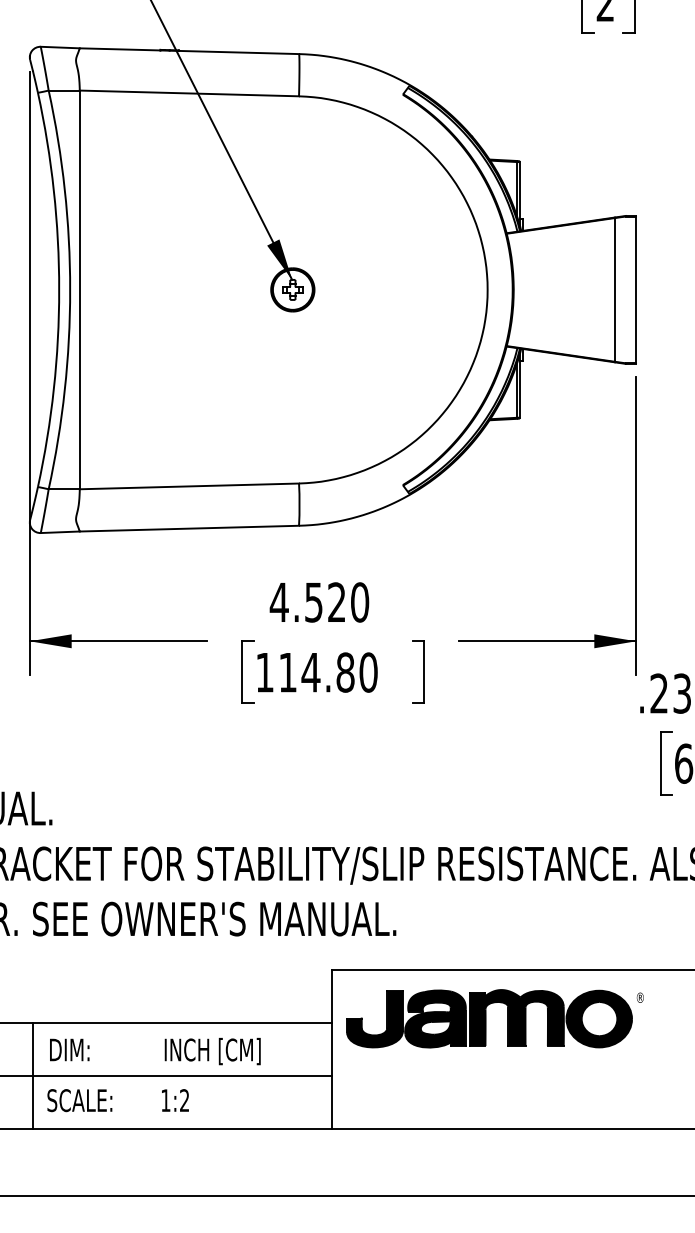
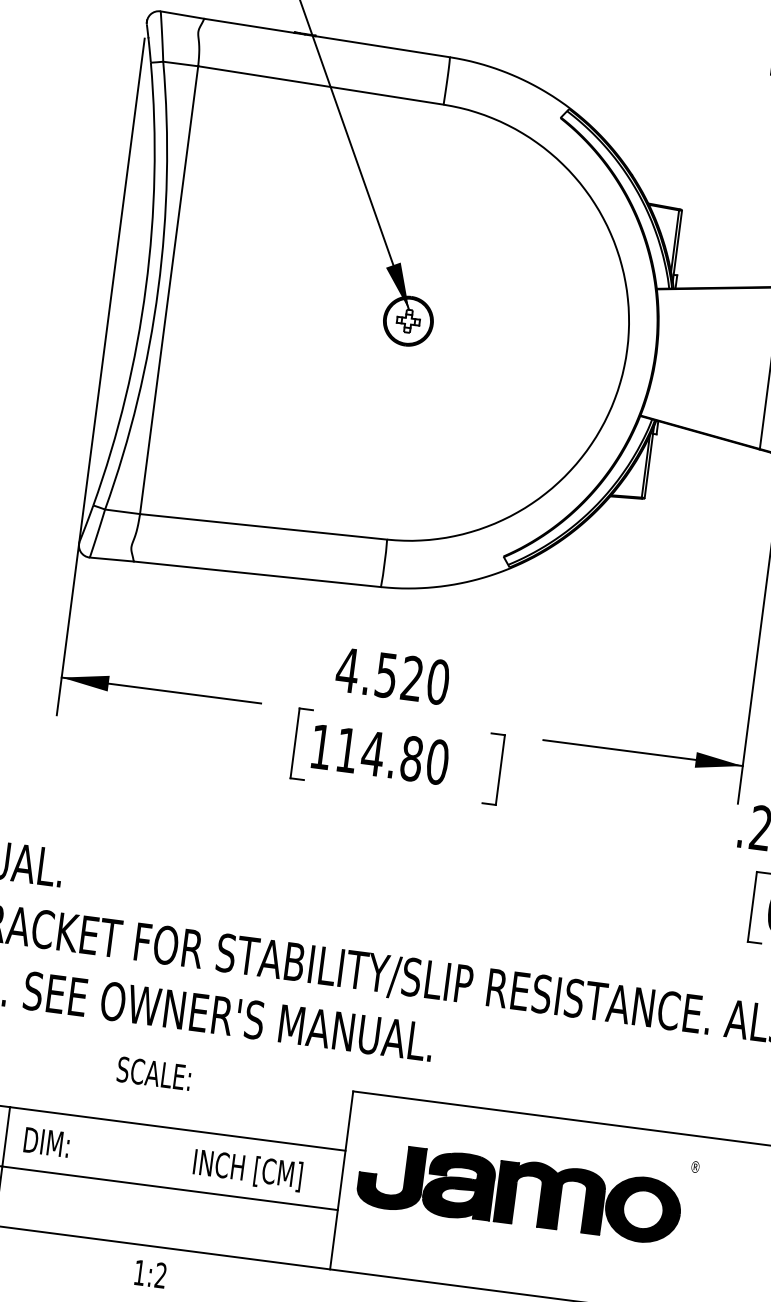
part: (489, 1018) -> (519, 1193), moved
text: (212, 1051) -> (247, 1170), moved
text: (79, 1100) -> (153, 1073), moved
text: (175, 1100) -> (150, 1274), moved

